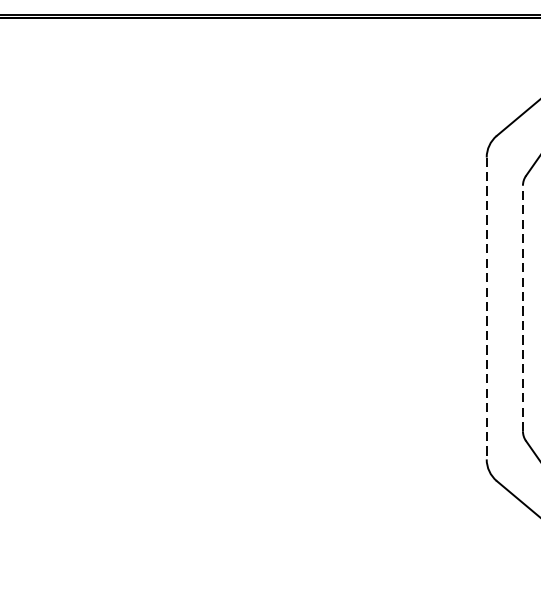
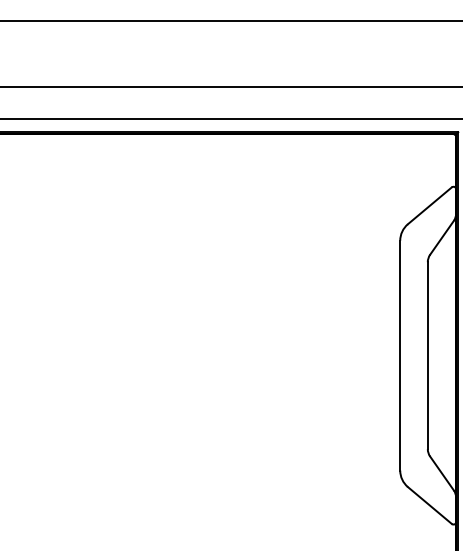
line: (487, 308) -> (400, 355), dashed -> solid
line: (522, 308) -> (427, 355), dashed -> solid

